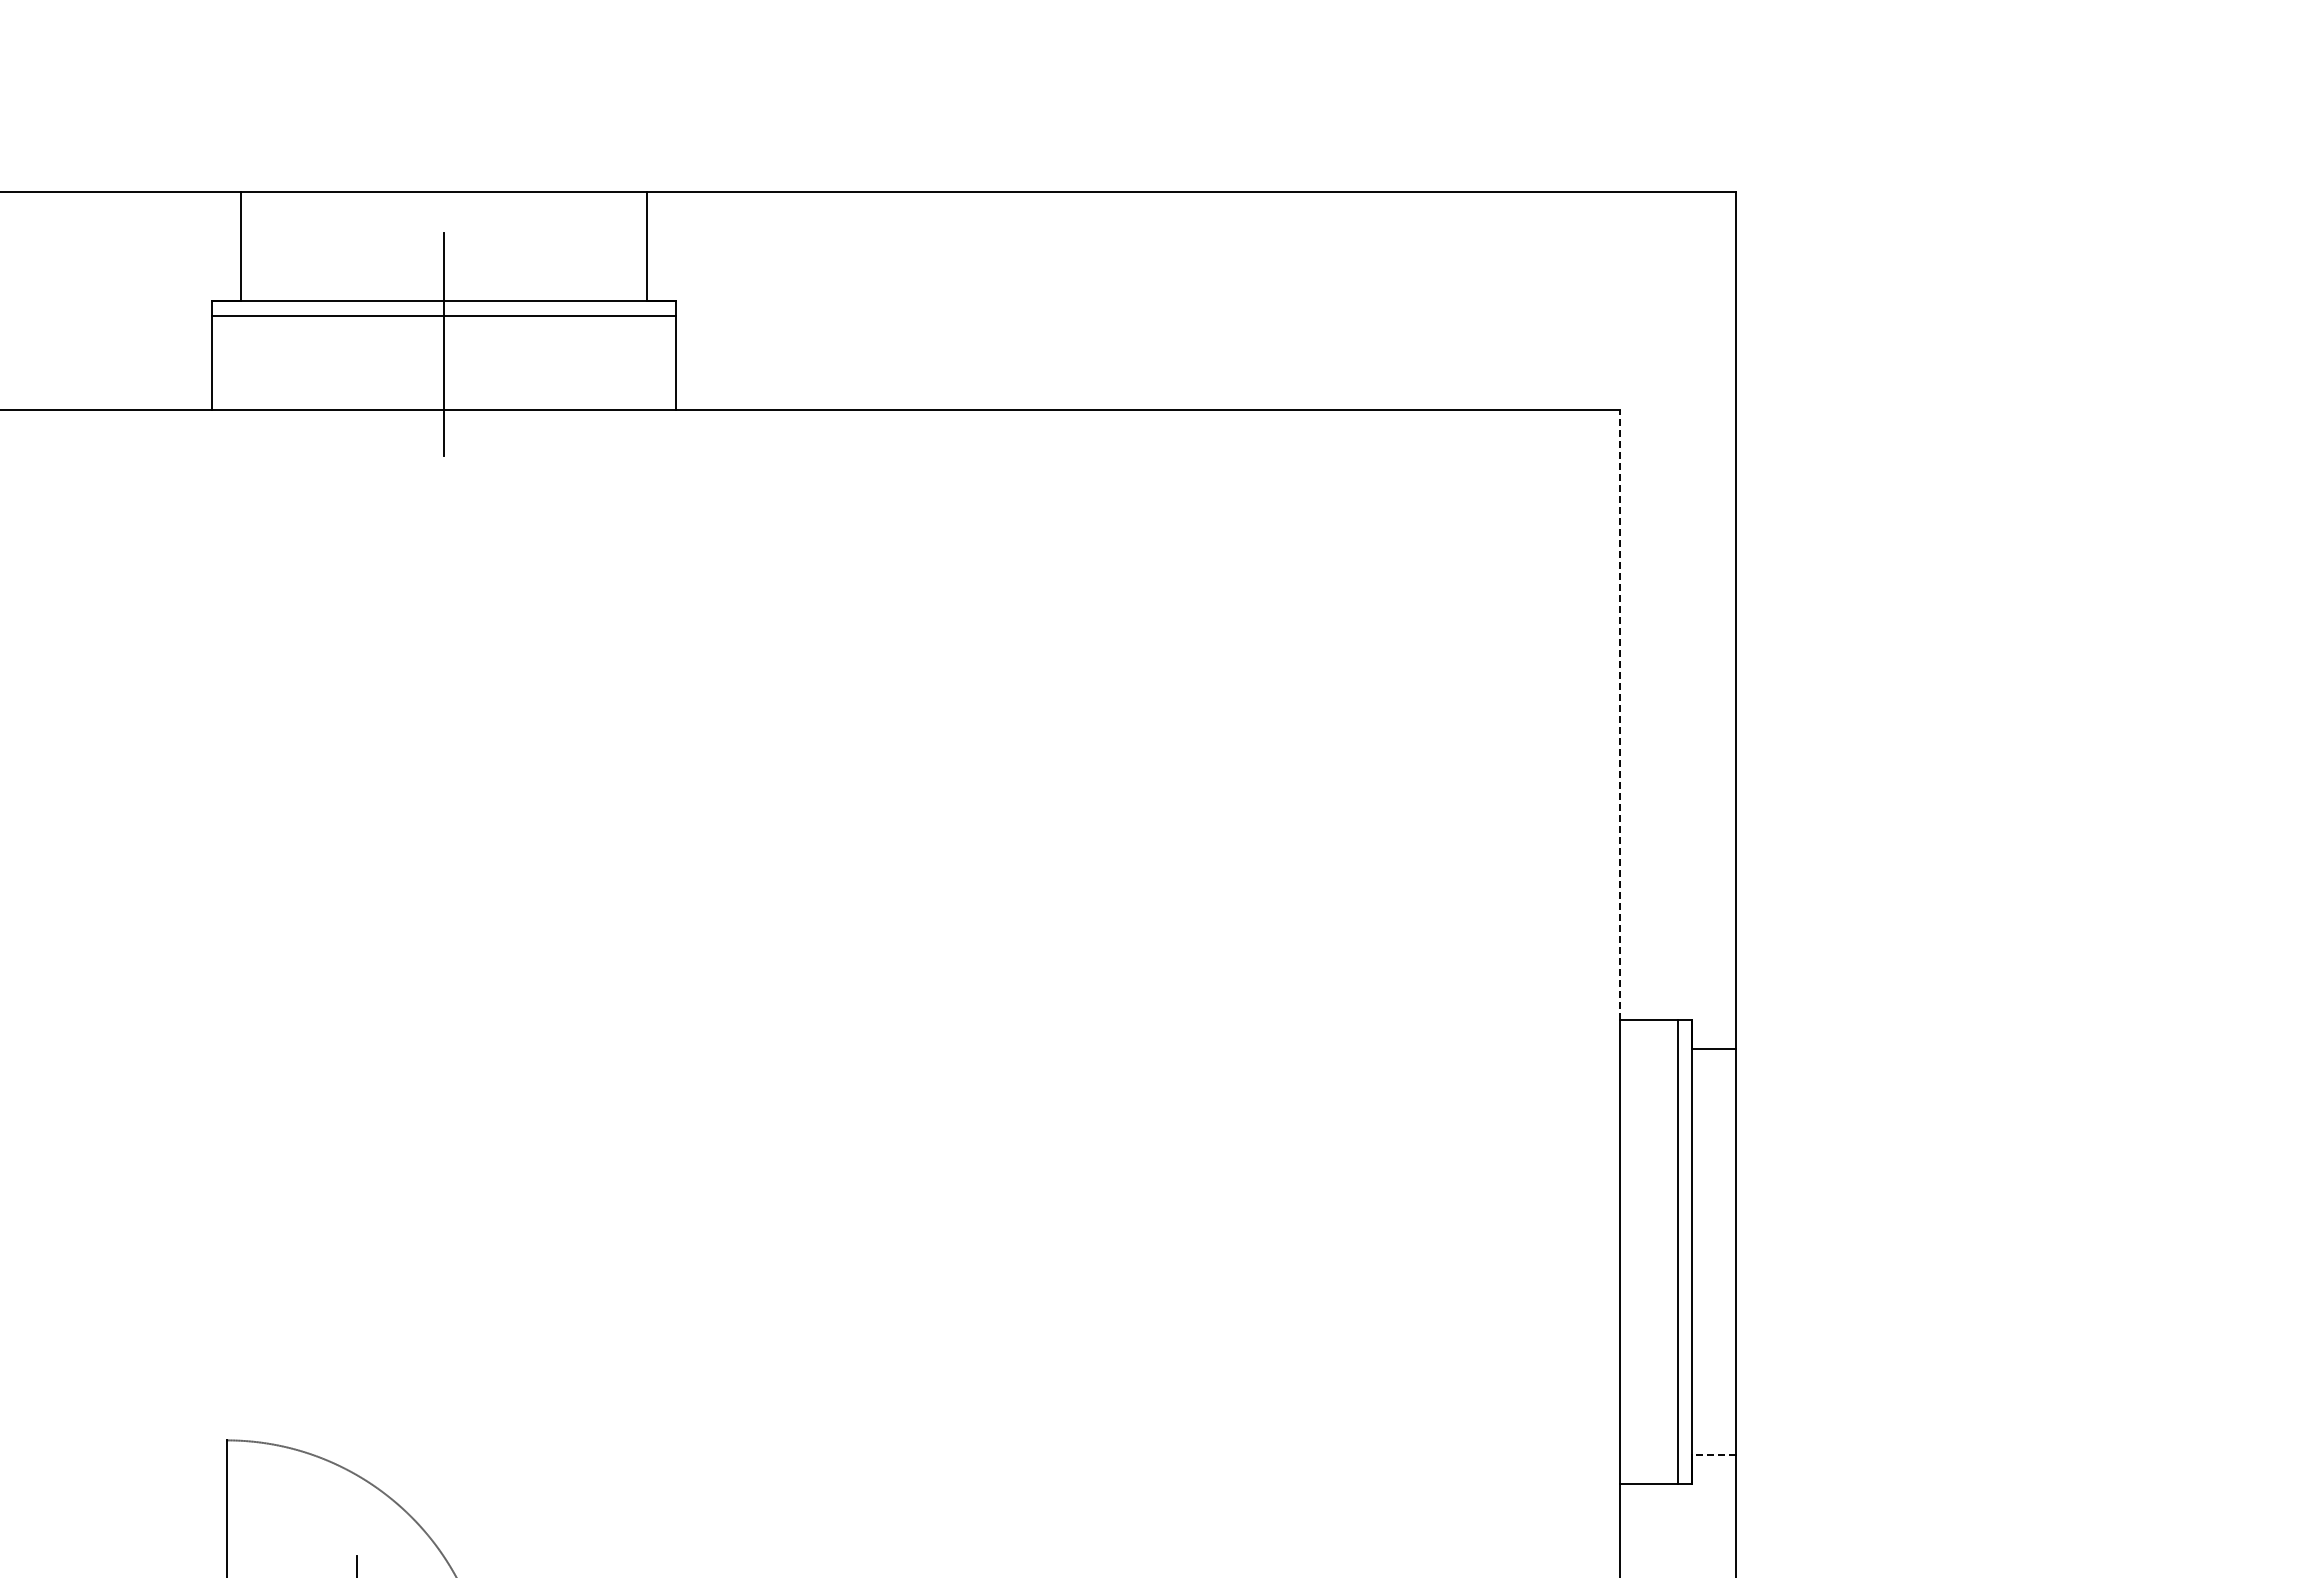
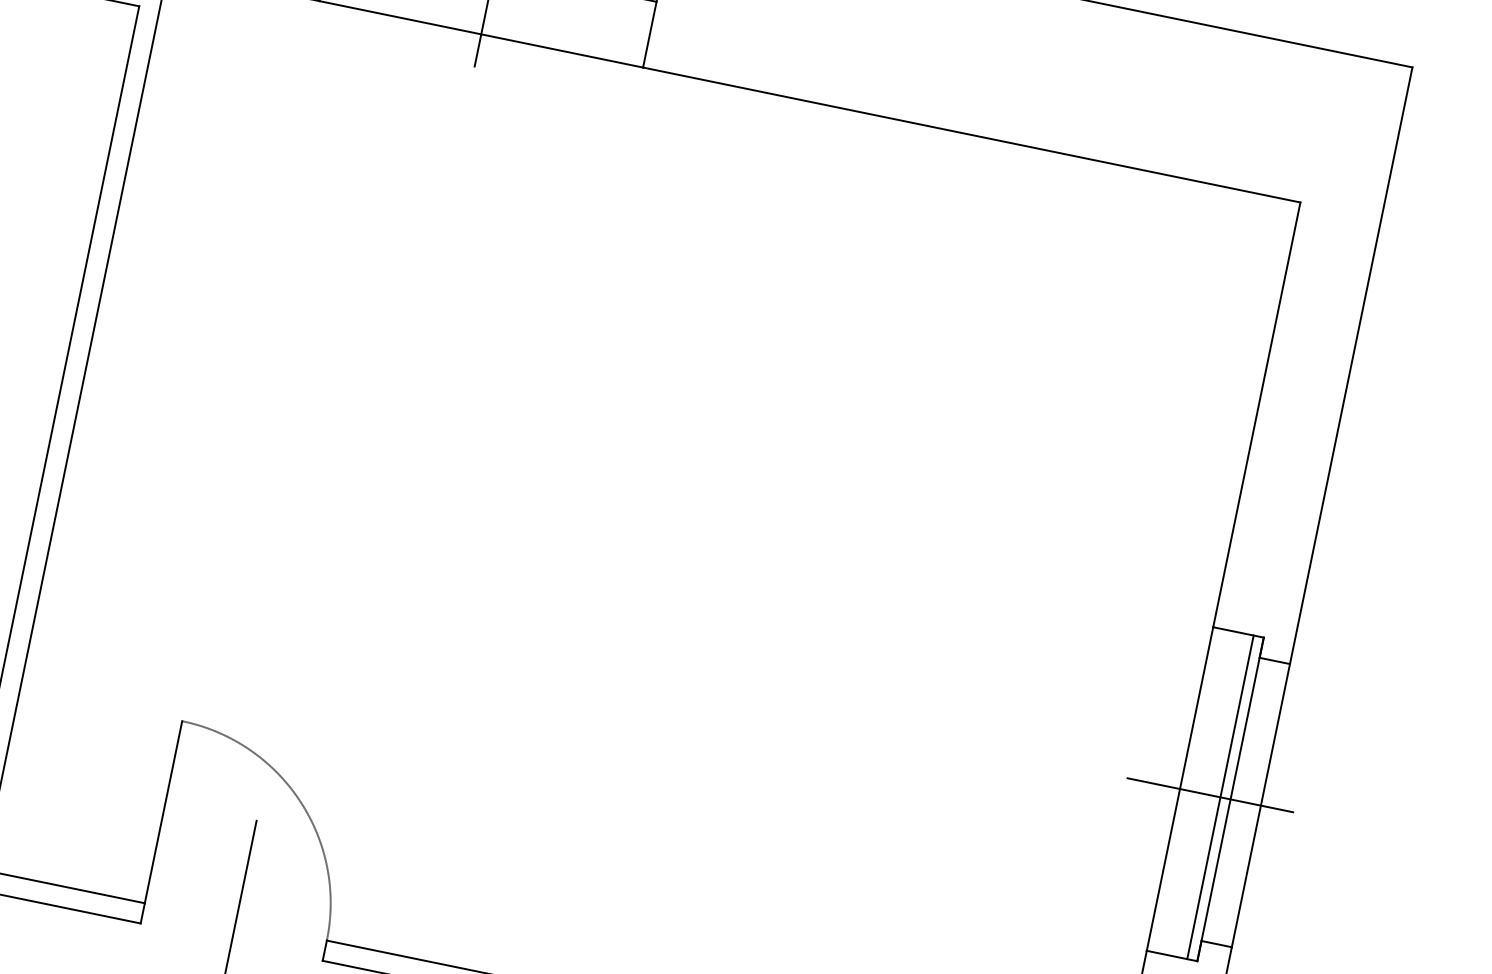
line: (1619, 714) -> (1256, 414), dashed -> solid
line: (1663, 1251) -> (1210, 795), added
line: (1714, 1454) -> (1217, 943), dashed -> solid

